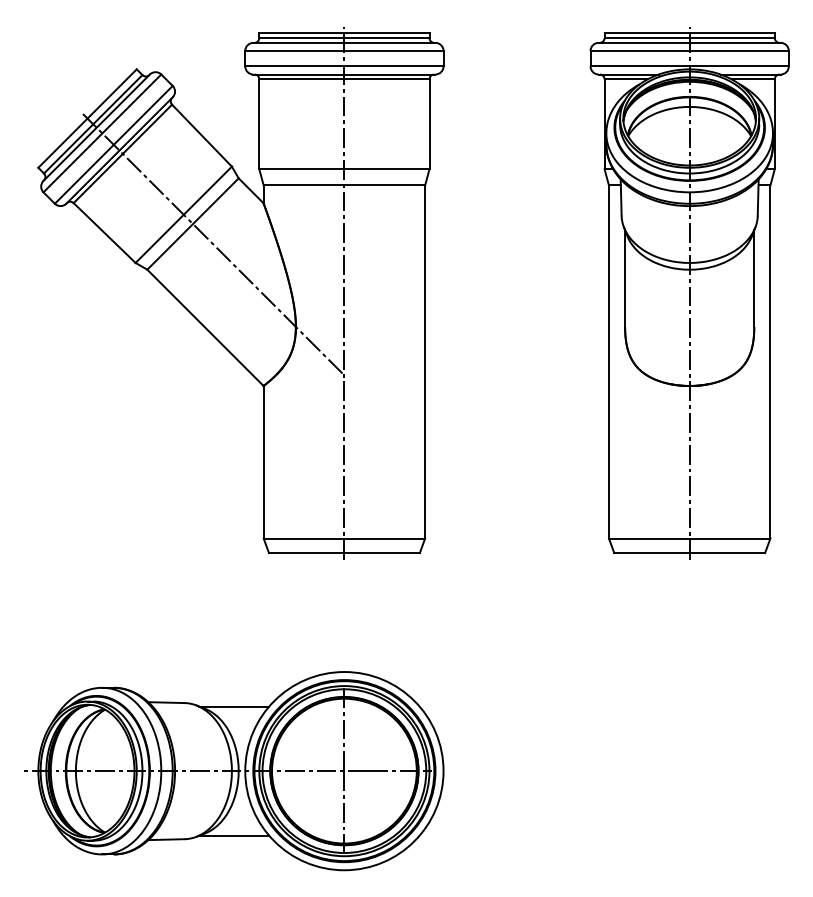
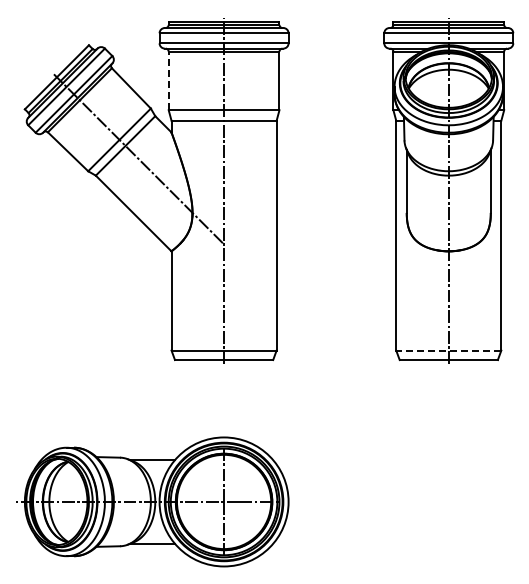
line: (258, 123) -> (168, 80), solid -> dashed
line: (689, 538) -> (448, 350), solid -> dashed

